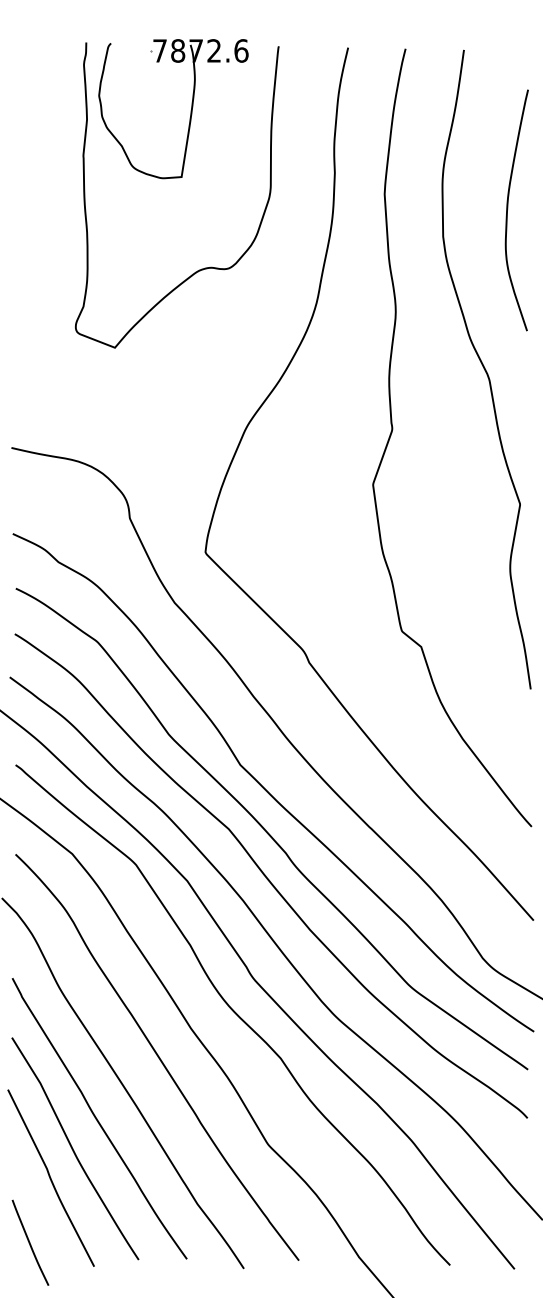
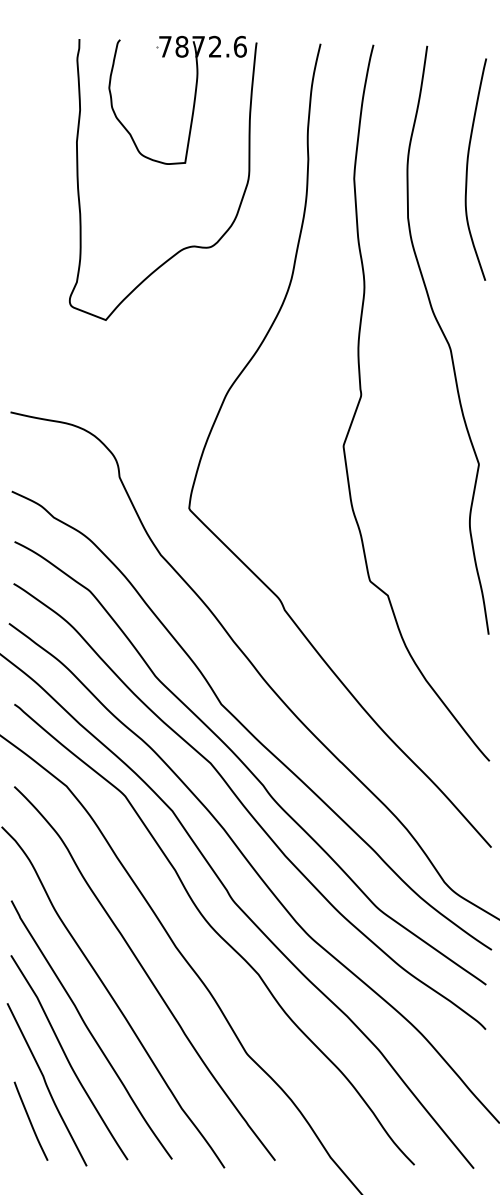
part: (190, 109) -> (193, 100), moved
curve: (507, 210) -> (467, 169), moved
curve: (29, 1241) -> (30, 1120), moved

